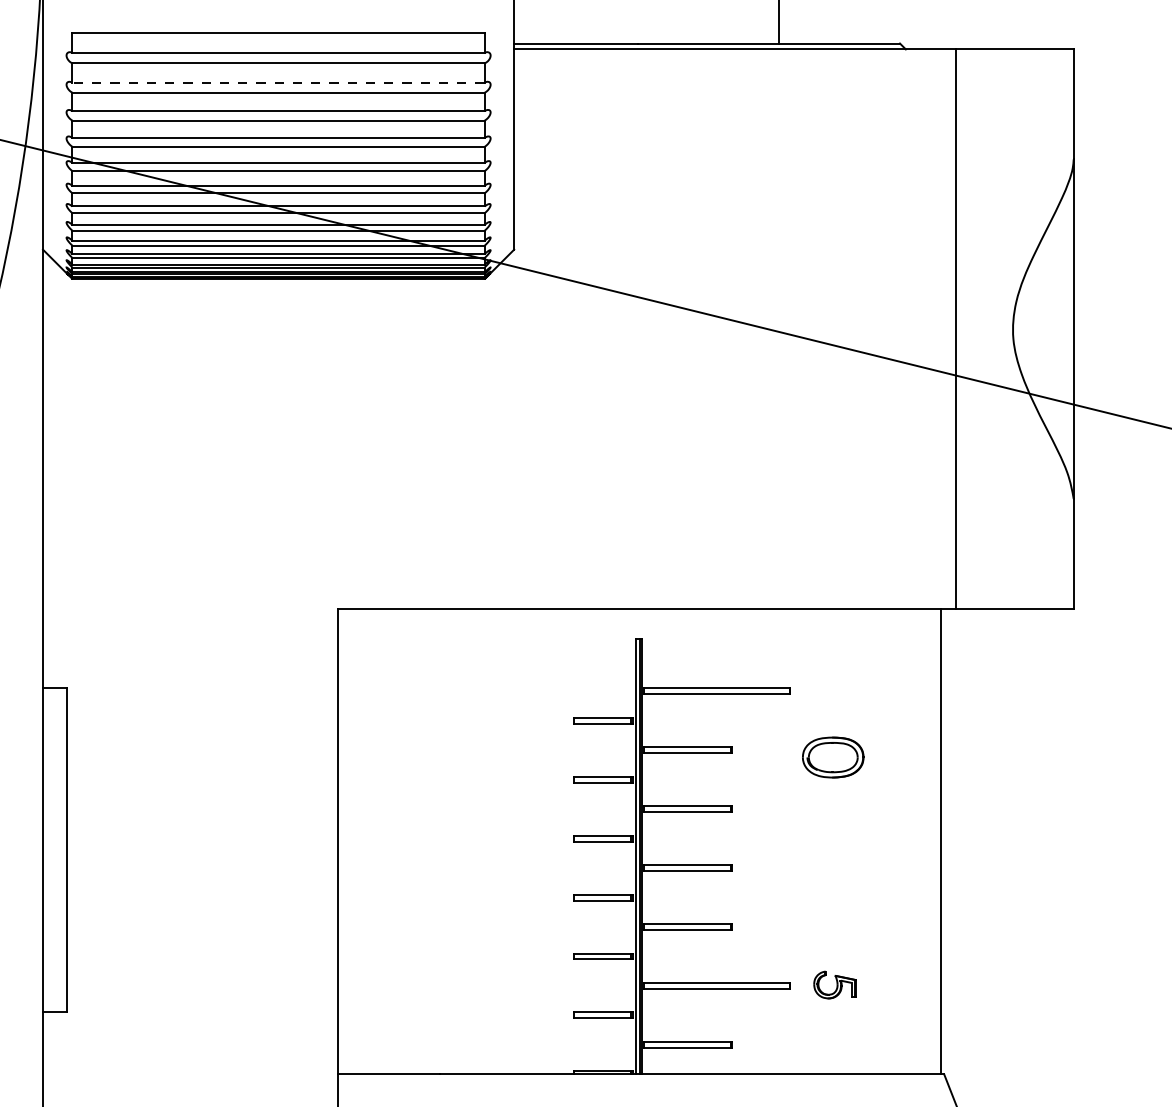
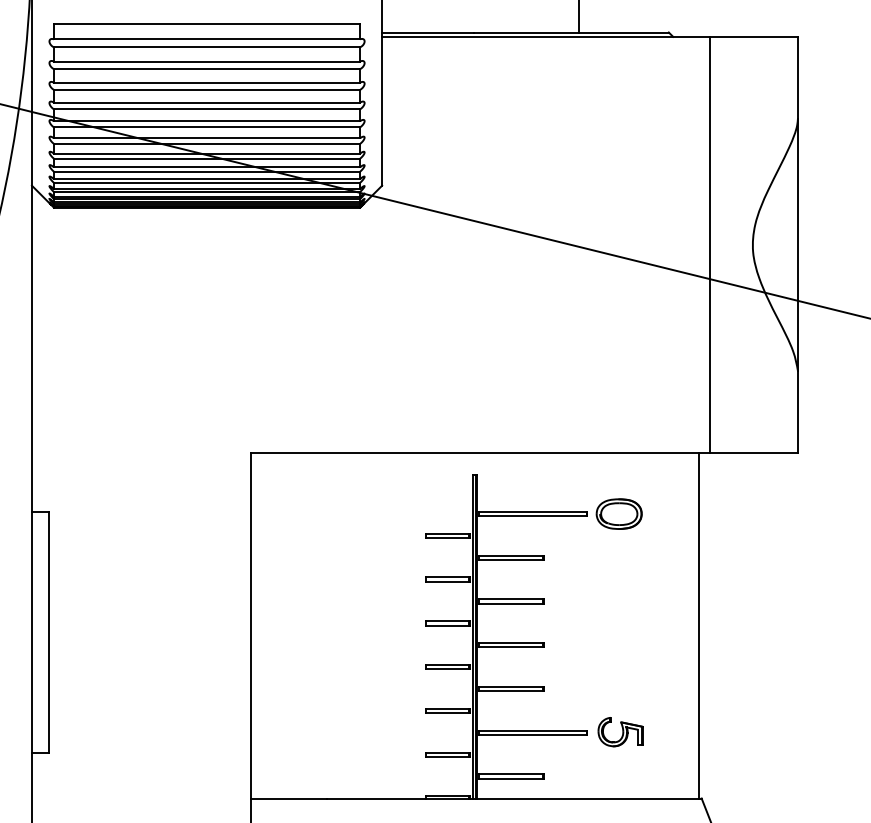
line: (277, 82) -> (206, 61), dashed -> solid
part: (832, 756) -> (618, 513), moved
part: (834, 985) -> (620, 732), size x1.43

